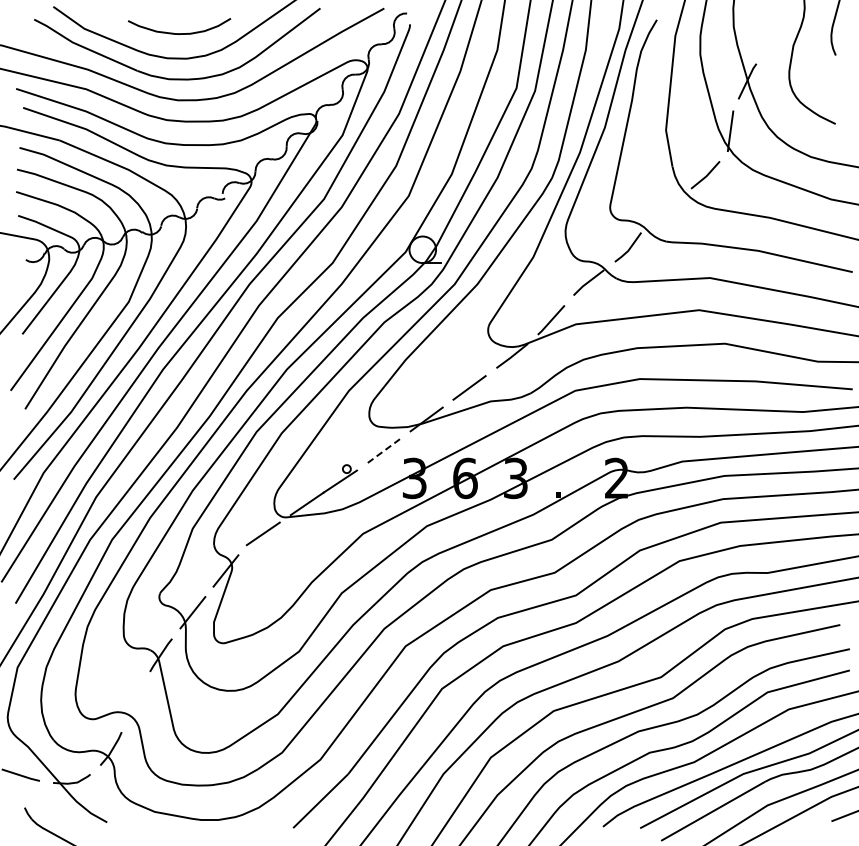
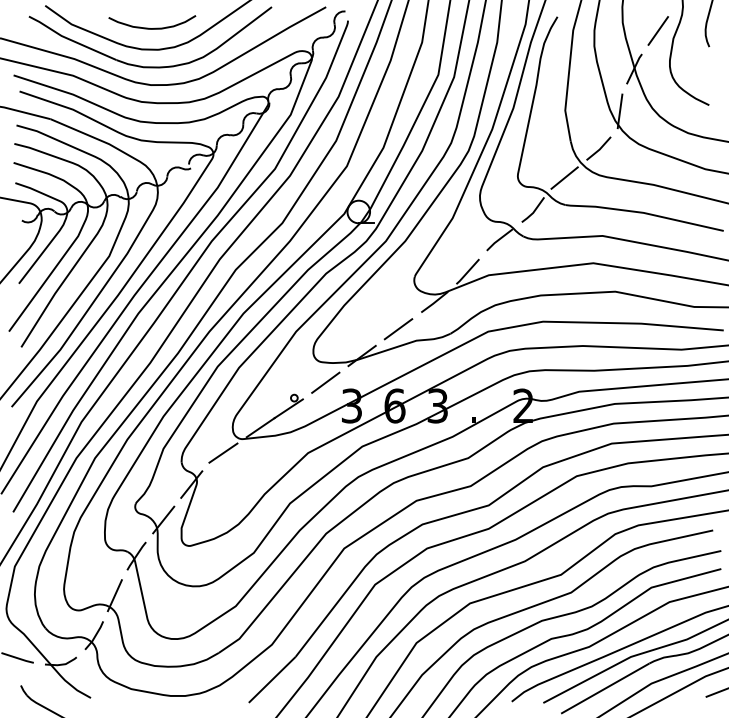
line: (775, 36) -> (658, 30), added
line: (664, 209) -> (563, 177), added
line: (383, 451) -> (325, 383), dashed -> solid
line: (135, 701) -> (114, 595), added

